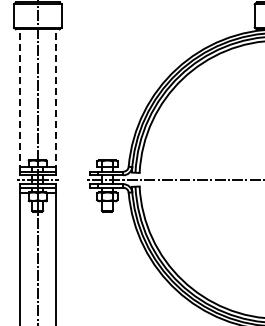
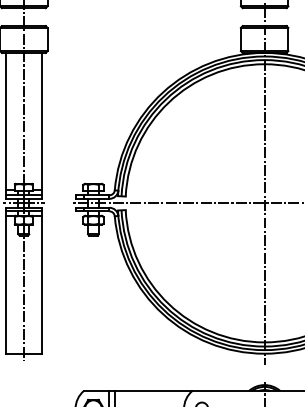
line: (19, 99) -> (5, 123), dashed -> solid
line: (55, 99) -> (41, 123), dashed -> solid

